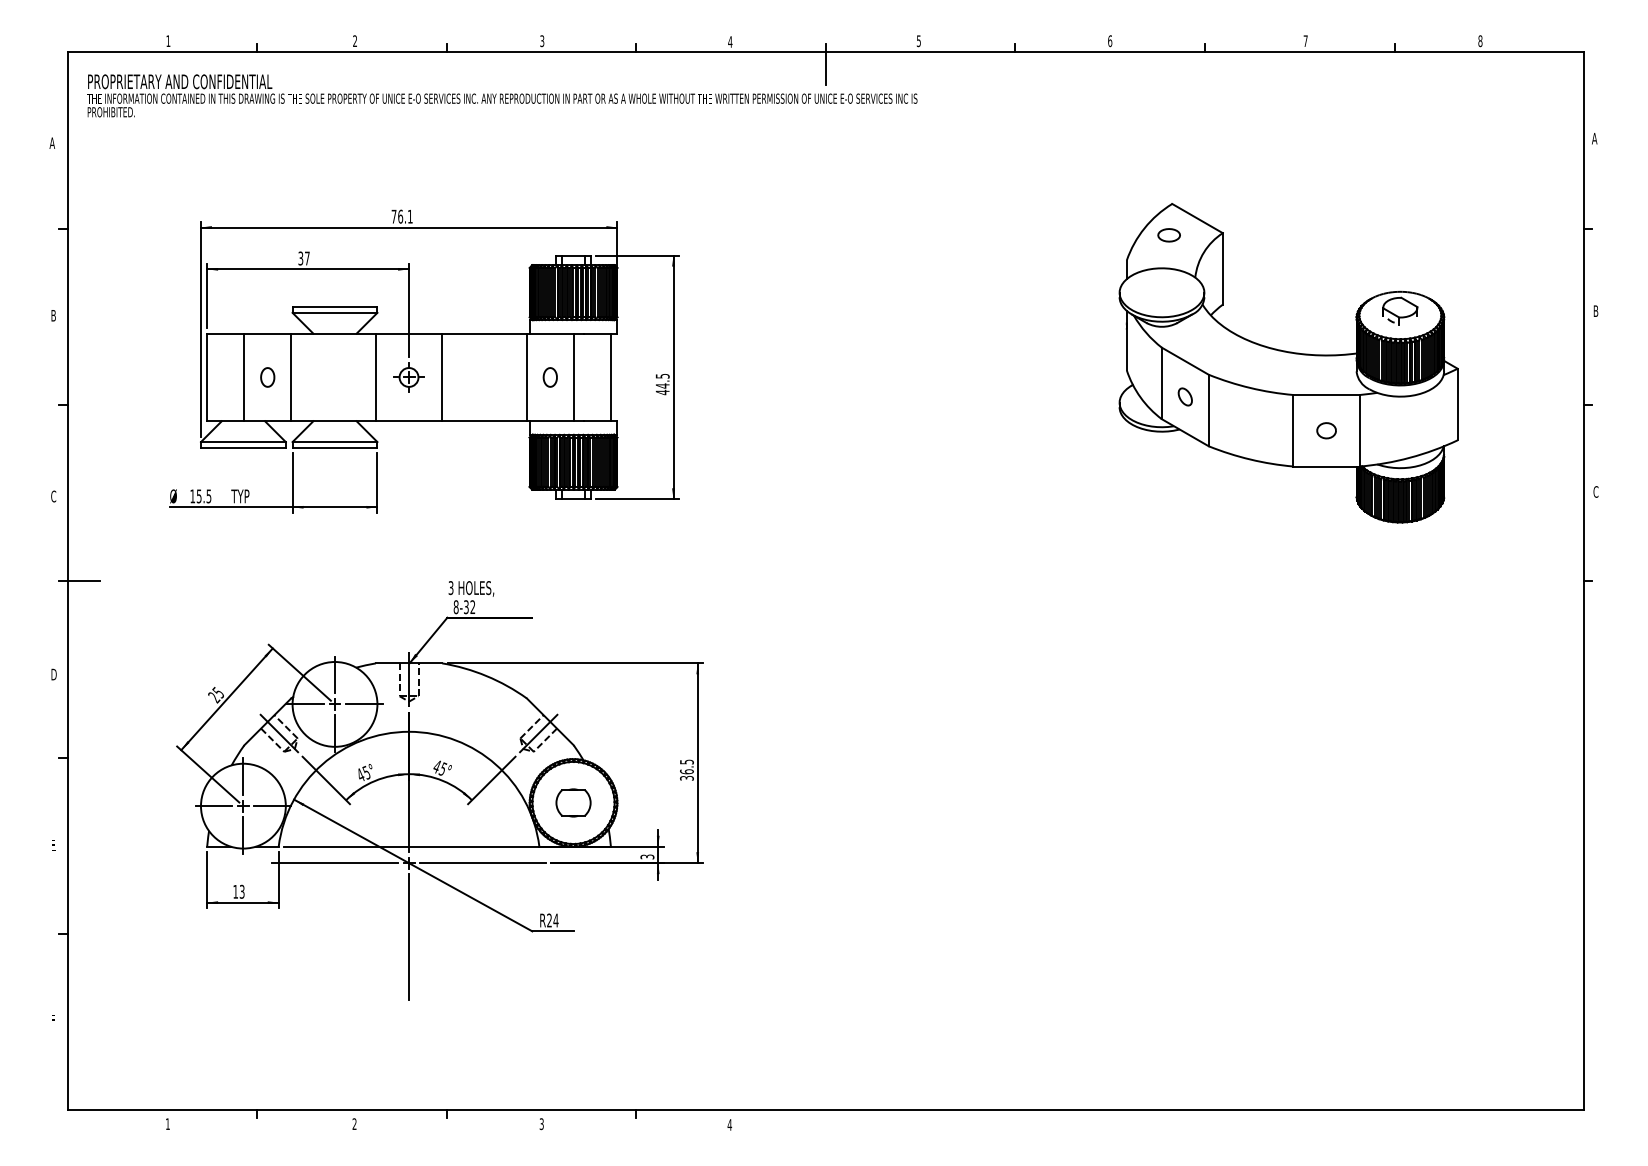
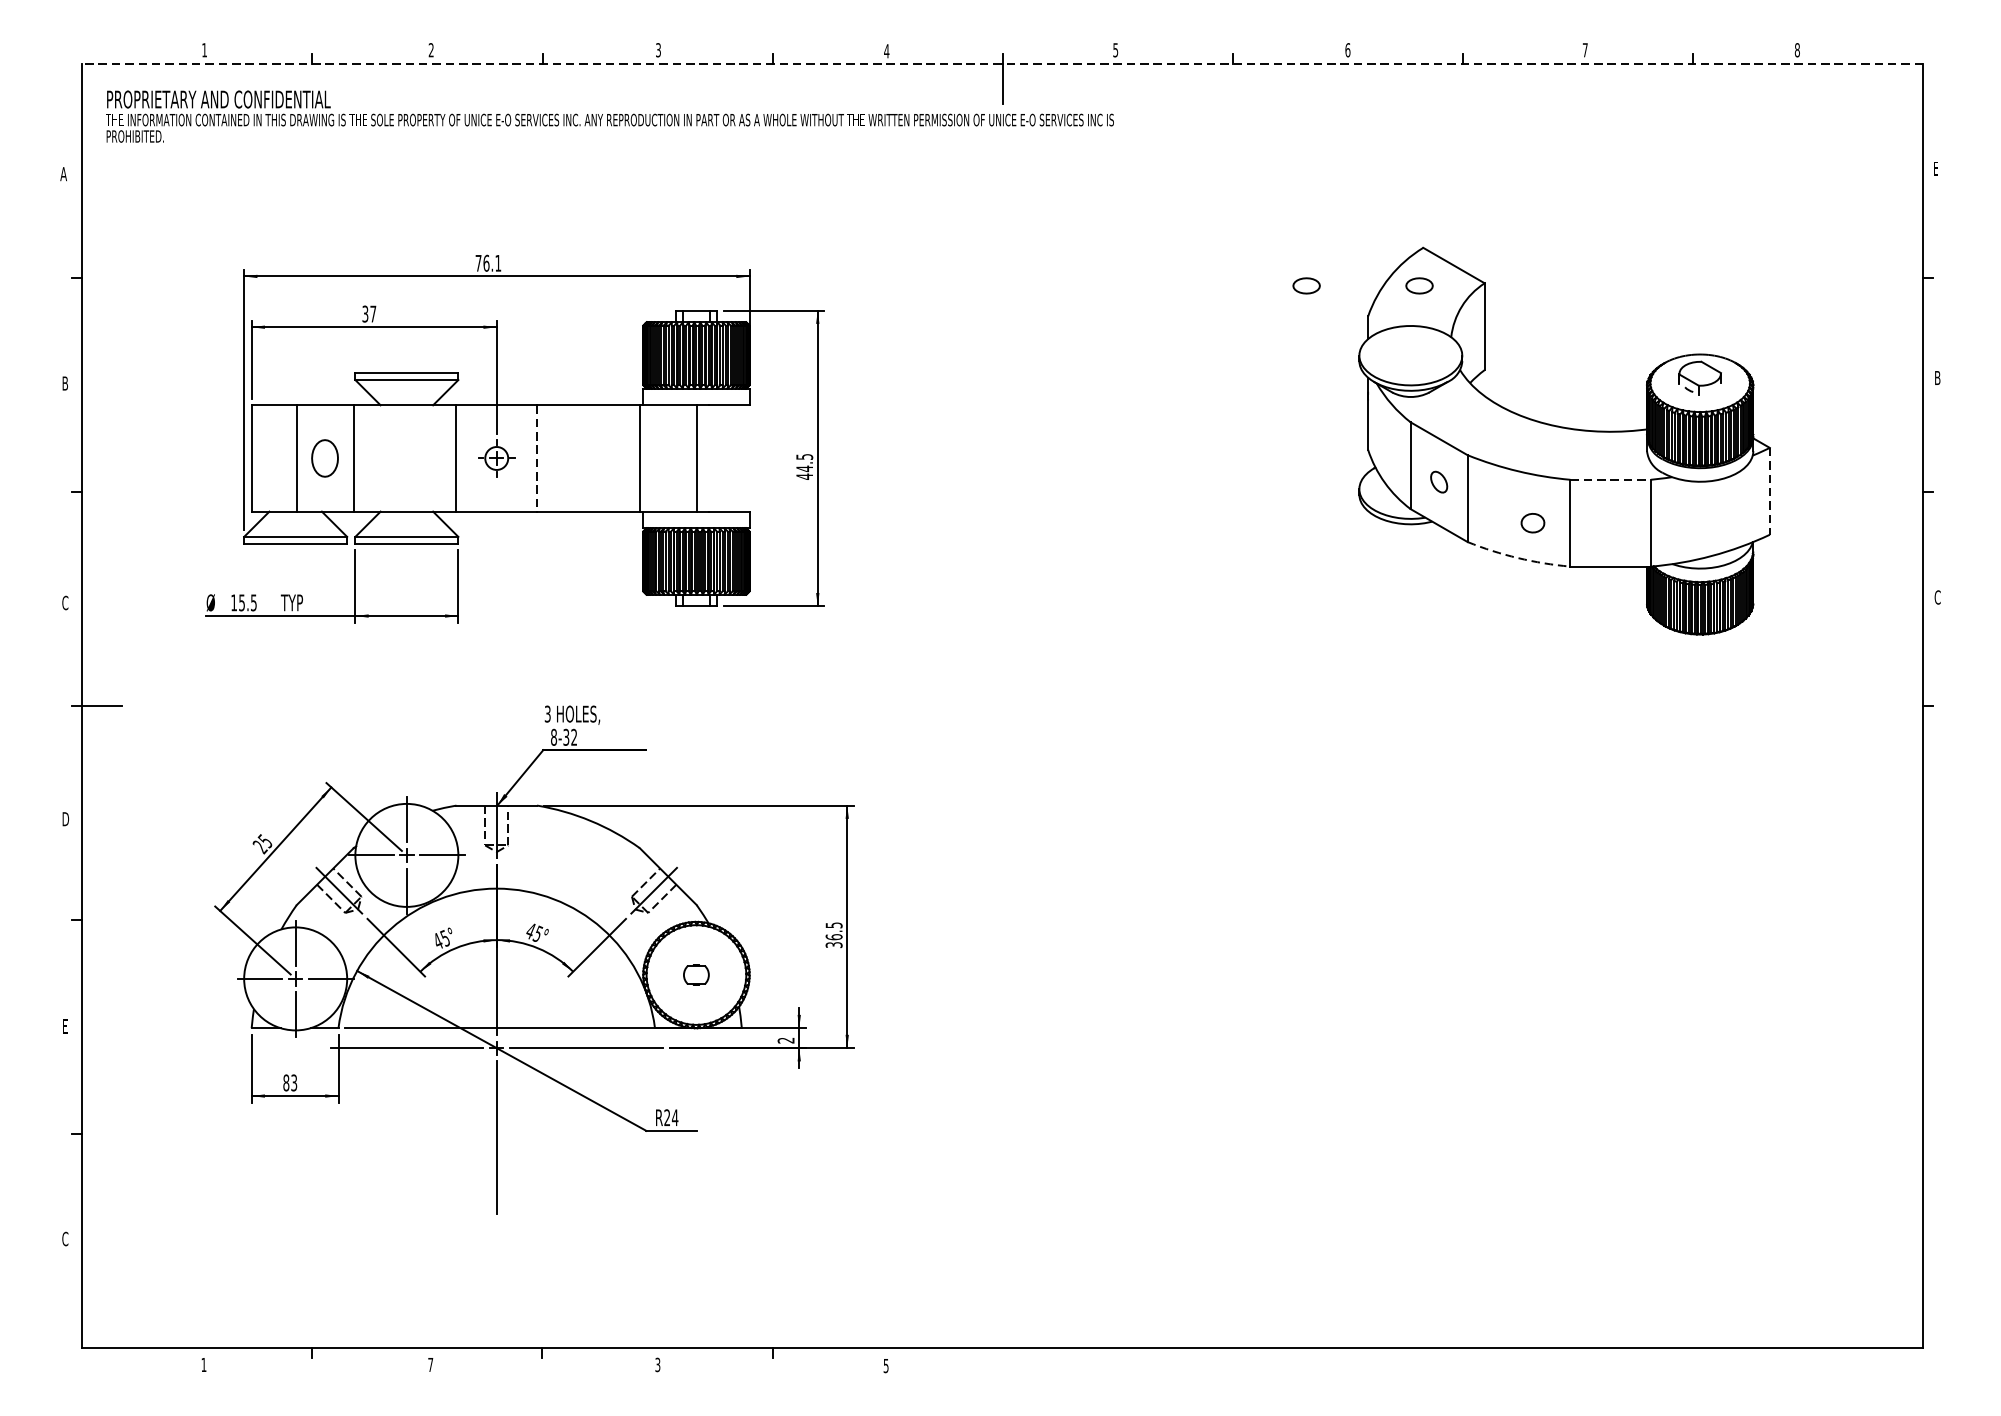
line: (825, 52) -> (1002, 63), solid -> dashed
text: (1594, 138) -> (1935, 168), A -> E
part: (1075, 235) -> (1305, 286), added
part: (267, 377) -> (324, 458), size x1.6
line: (442, 377) -> (537, 458), solid -> dashed
part: (549, 377) -> (667, 458), removed
line: (610, 377) -> (741, 458), removed
line: (1327, 395) -> (1611, 480), solid -> dashed
line: (1457, 404) -> (1769, 491), solid -> dashed
part: (1326, 430) -> (1532, 522), moved
arc: (1250, 459) -> (1518, 558), solid -> dashed
part: (573, 802) -> (696, 974), size x0.6
text: (647, 856) -> (786, 1040), 3 -> 2
text: (235, 891) -> (286, 1082), 13 -> 83
text: (53, 1020) -> (65, 1239), F -> C
text: (354, 1123) -> (430, 1364), 2 -> 7
text: (729, 1124) -> (885, 1365), 4 -> 5

